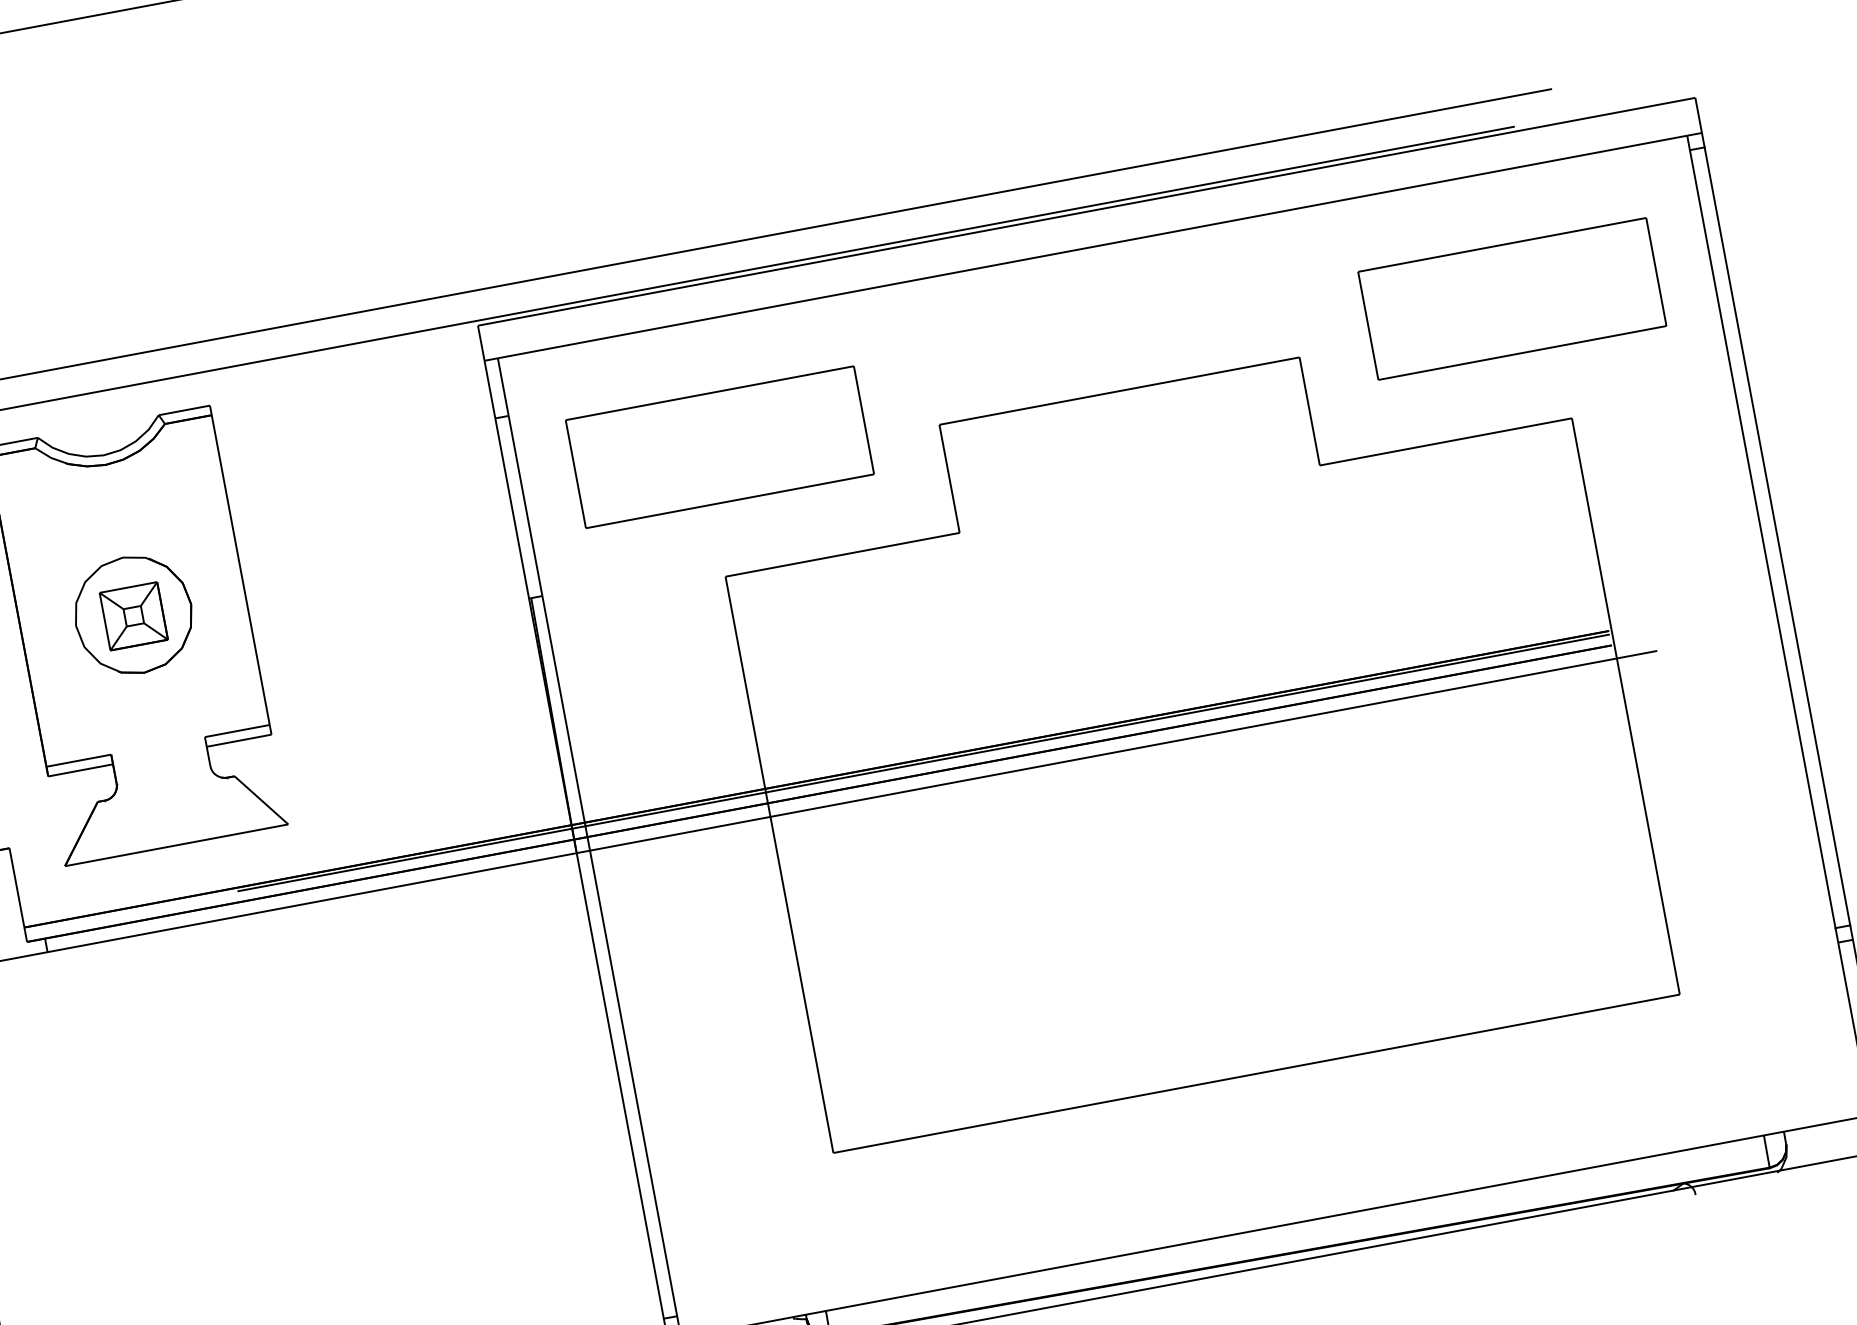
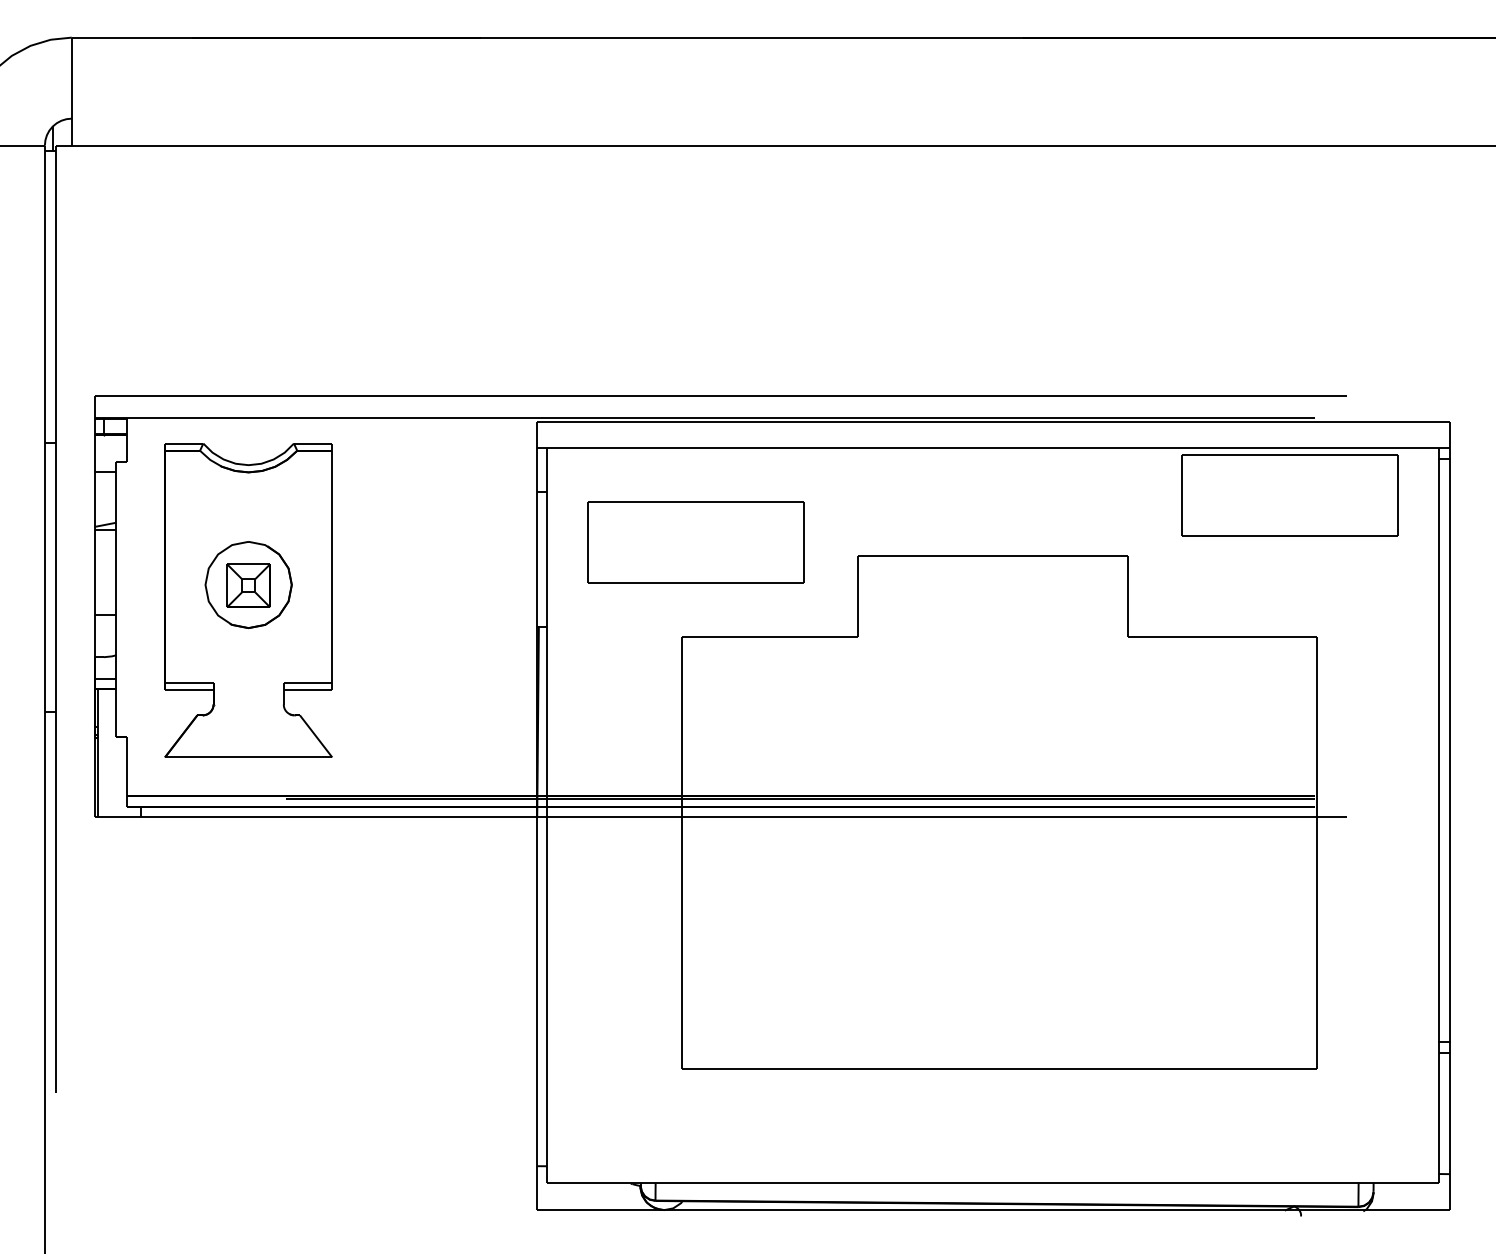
part: (1511, 298) -> (1289, 495), moved

